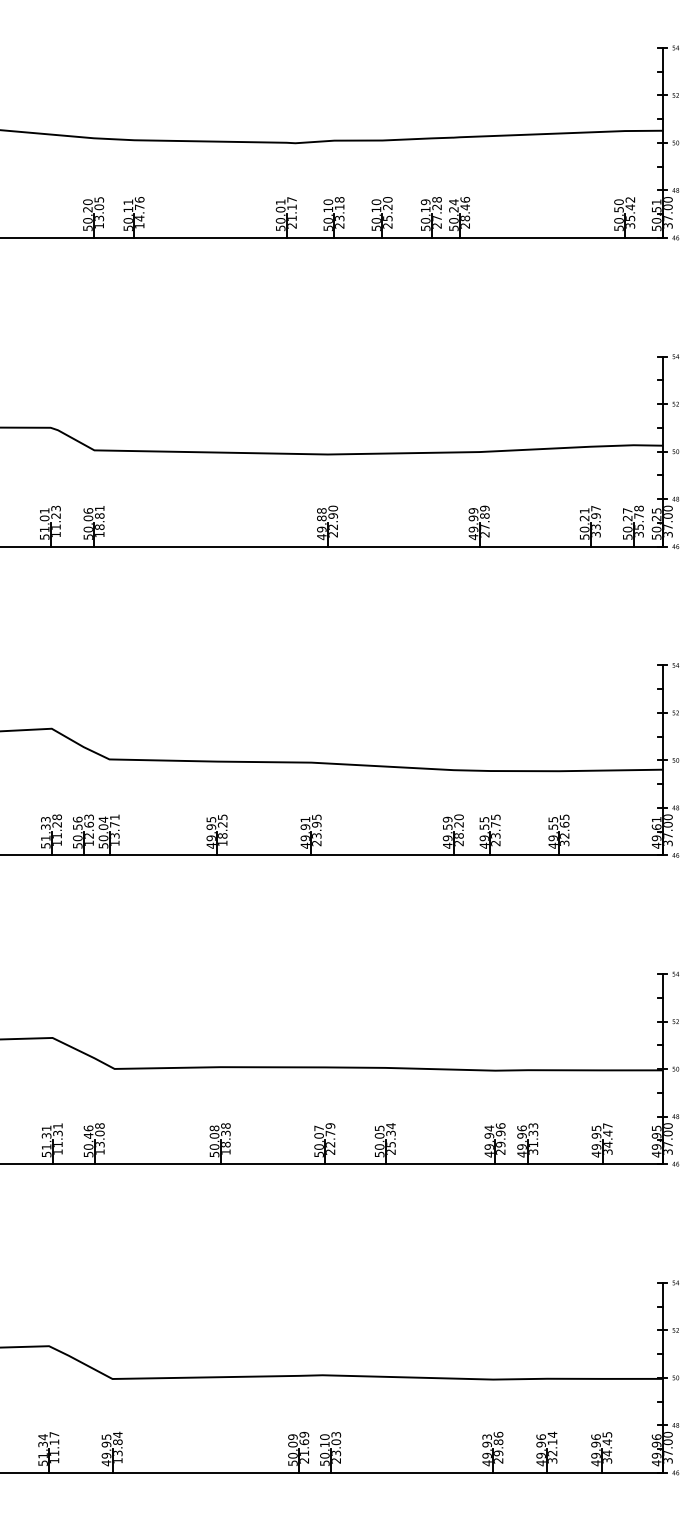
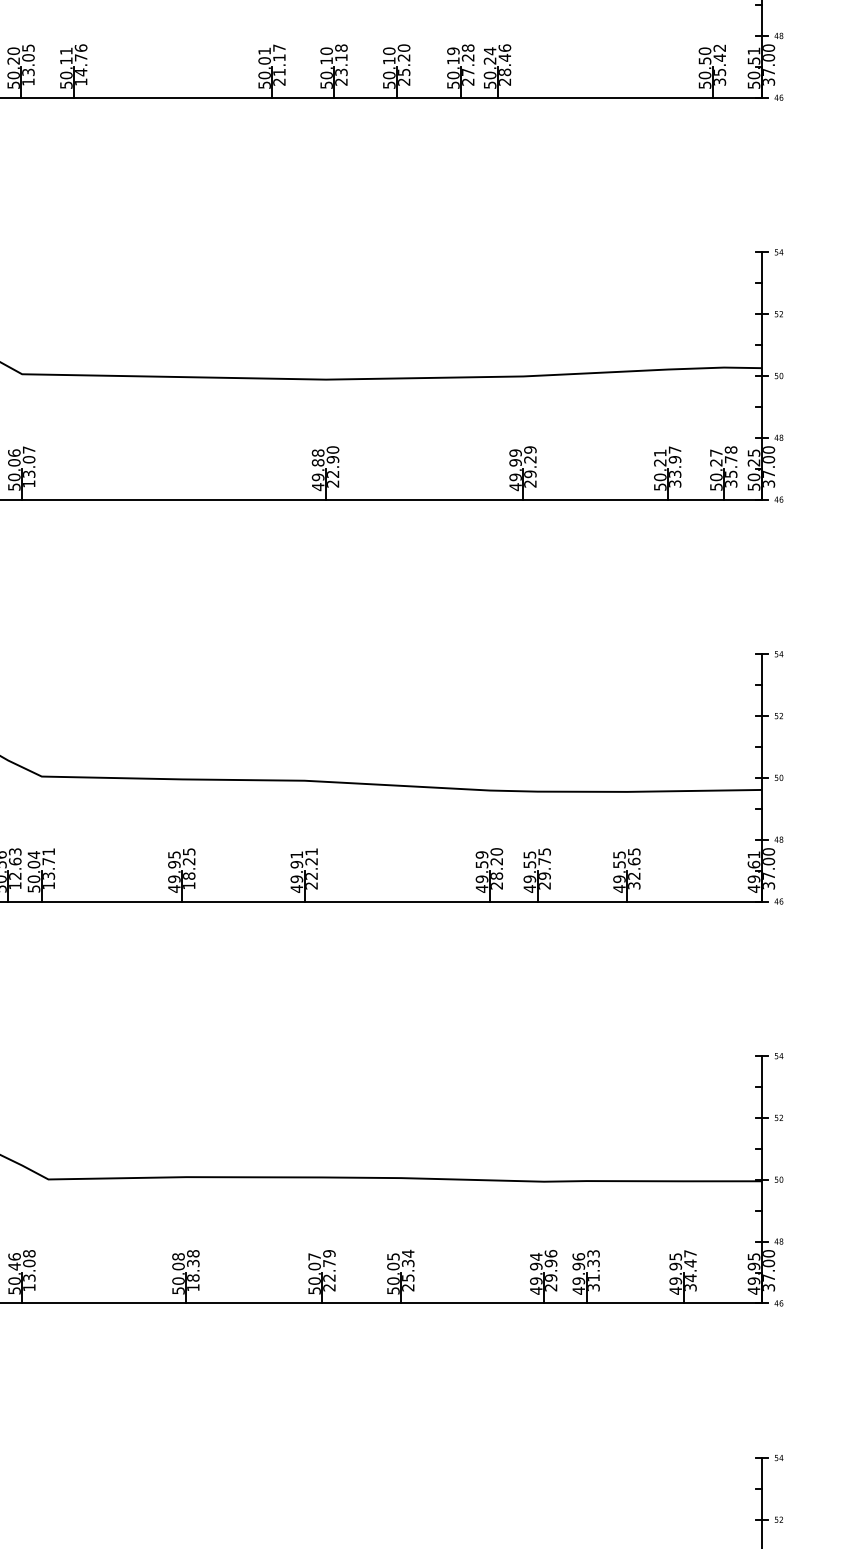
text: (99, 517) -> (28, 461), 18.81 -> 13.07
text: (484, 521) -> (529, 466), 27.89 -> 29.29
text: (316, 826) -> (311, 863), 23.95 -> 22.21
text: (495, 835) -> (544, 875), 23.75 -> 29.75

